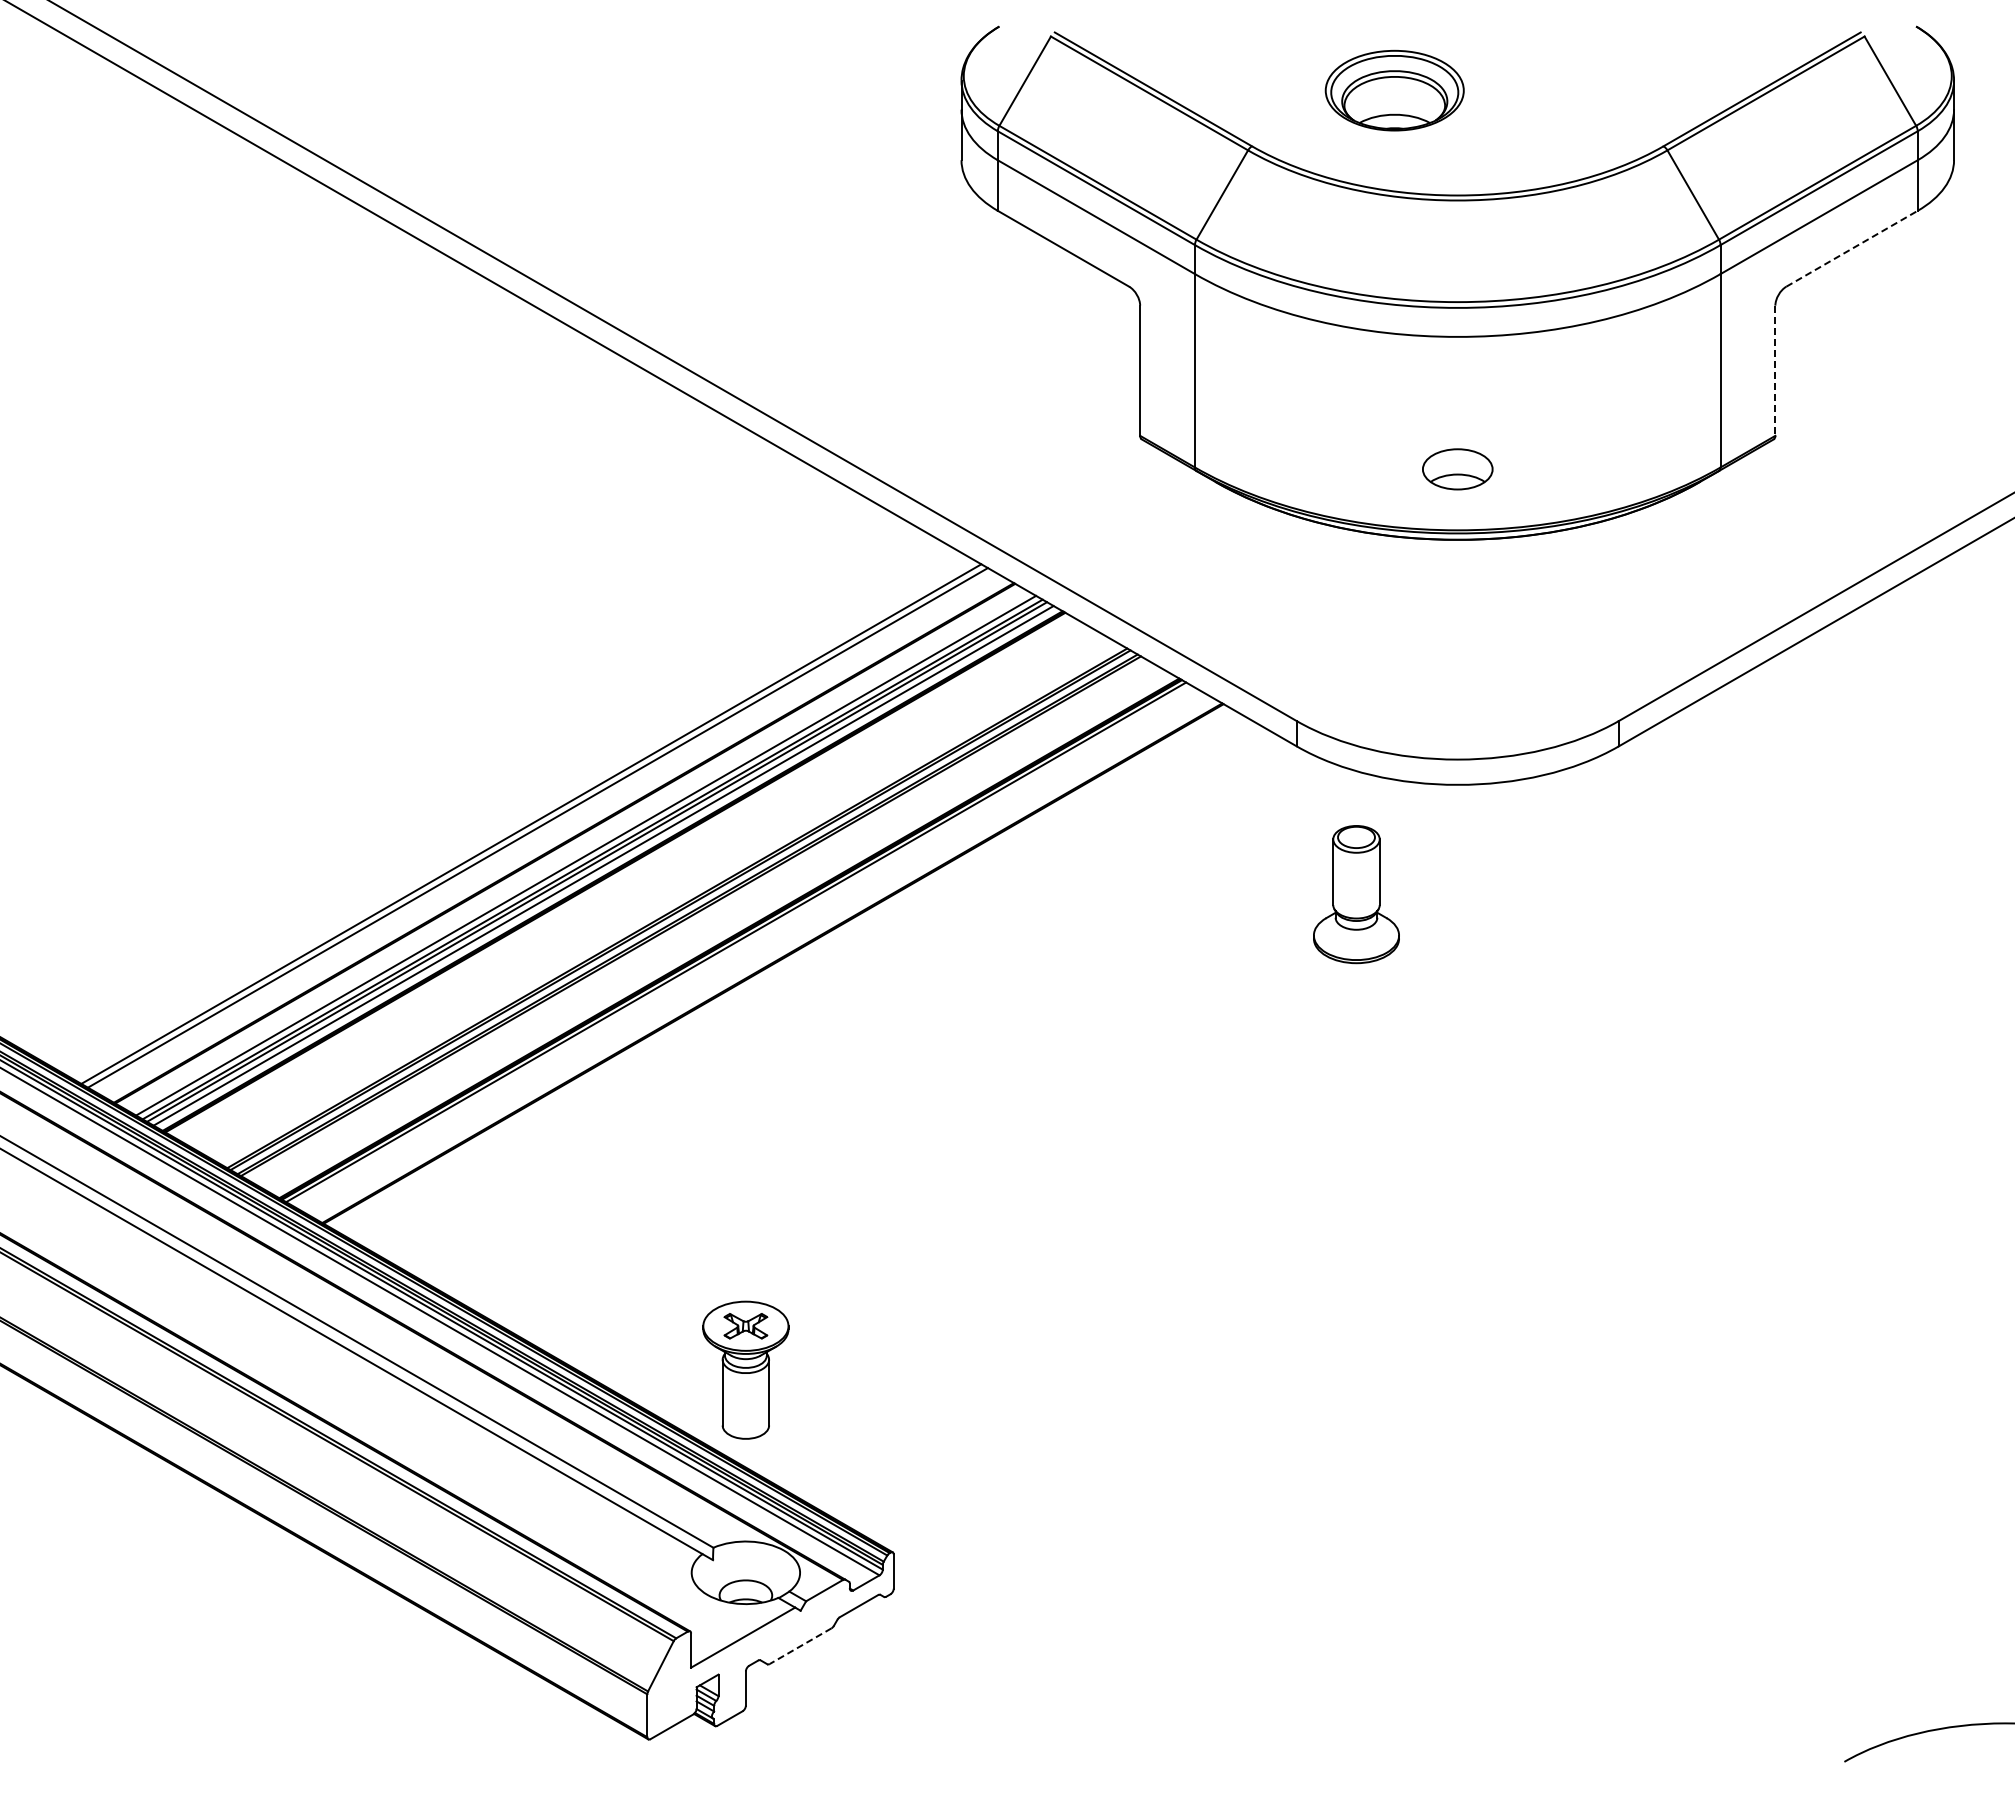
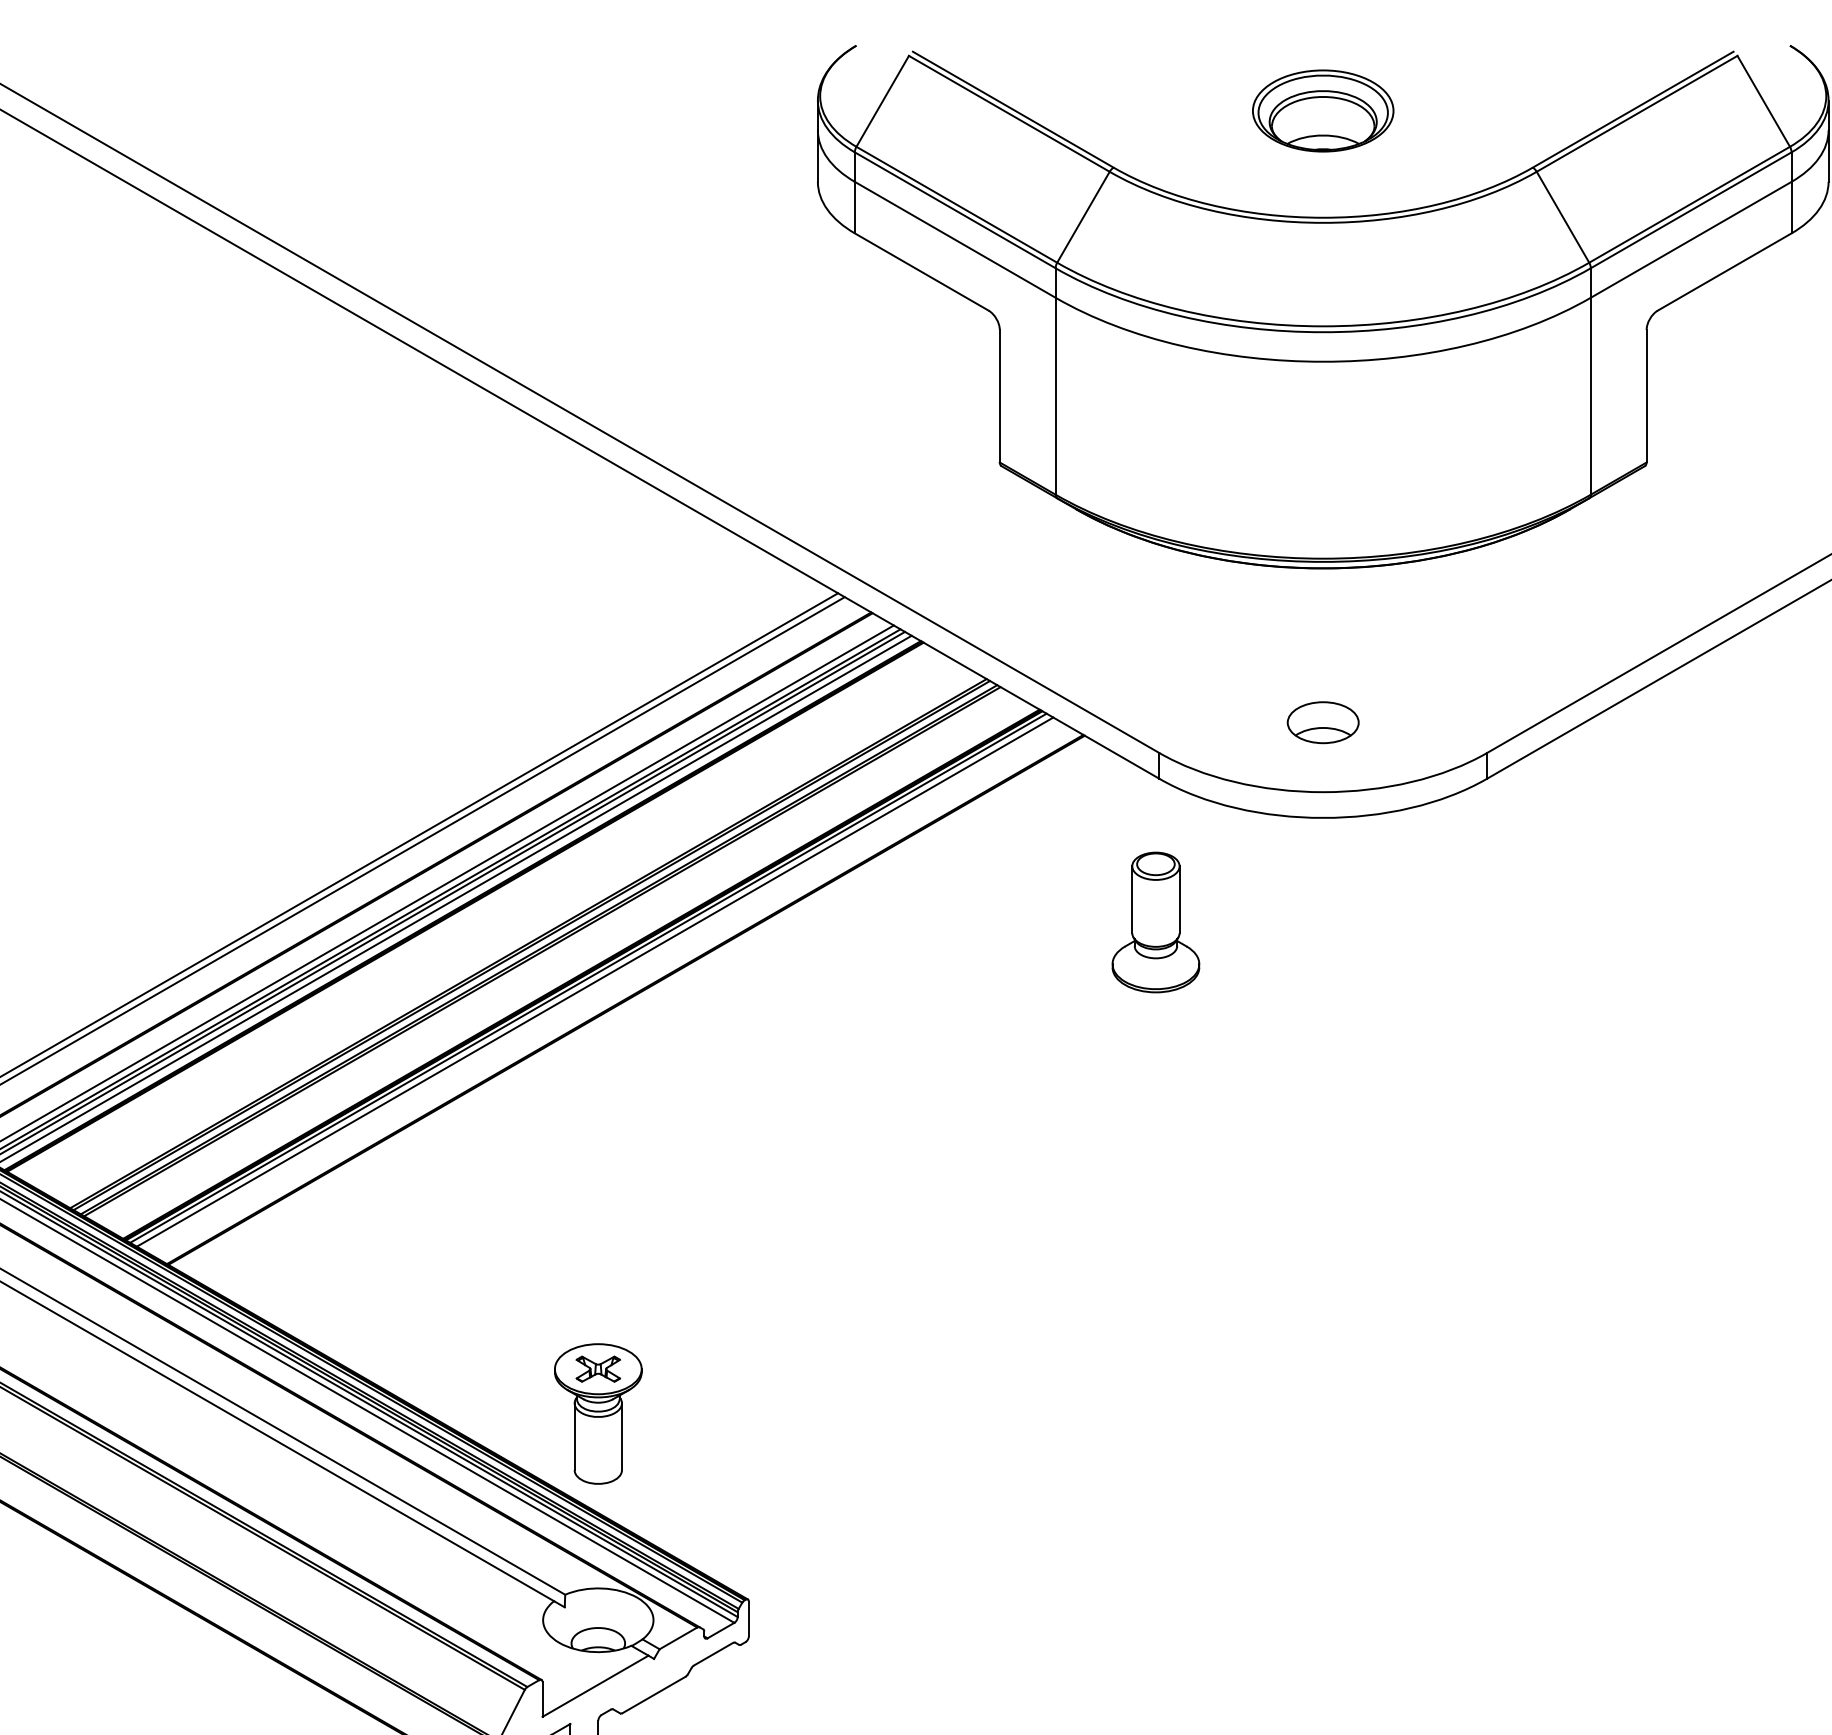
part: (1394, 90) -> (1322, 110), moved
line: (1852, 248) -> (1725, 271), dashed -> solid
line: (1775, 371) -> (1646, 396), dashed -> solid
part: (1457, 469) -> (1322, 722), moved
part: (1356, 894) -> (1155, 922), moved
line: (742, 945) -> (594, 981), added
line: (800, 1646) -> (653, 1695), dashed -> solid

